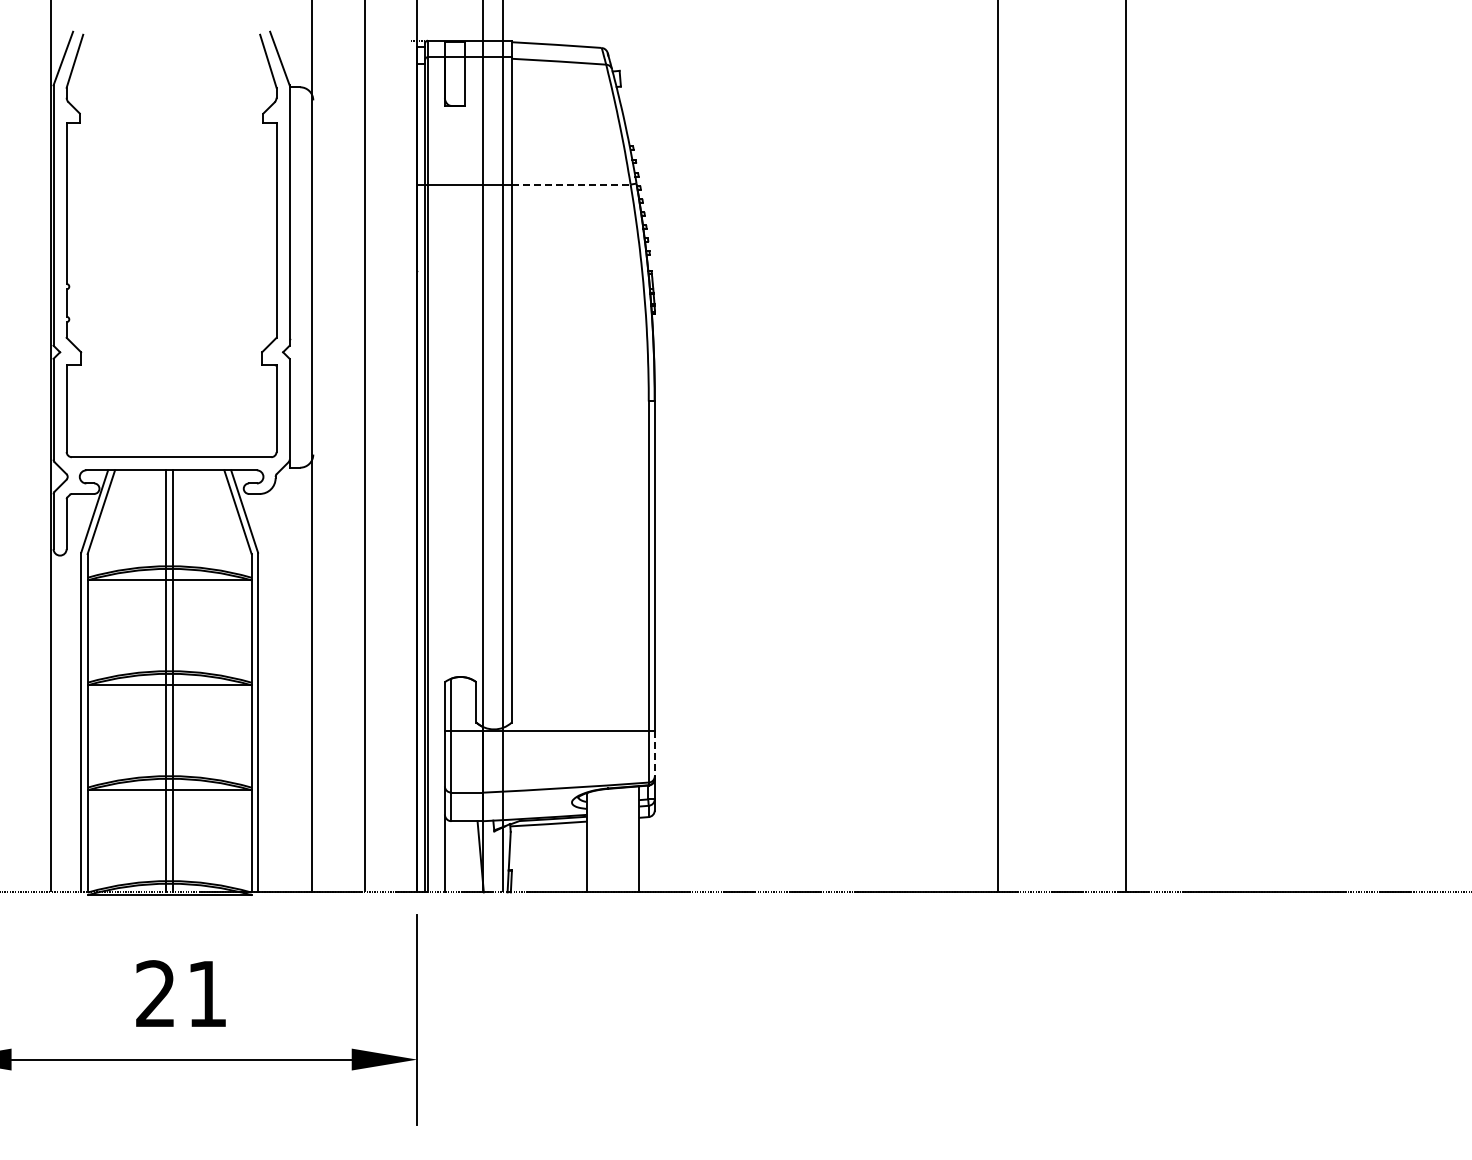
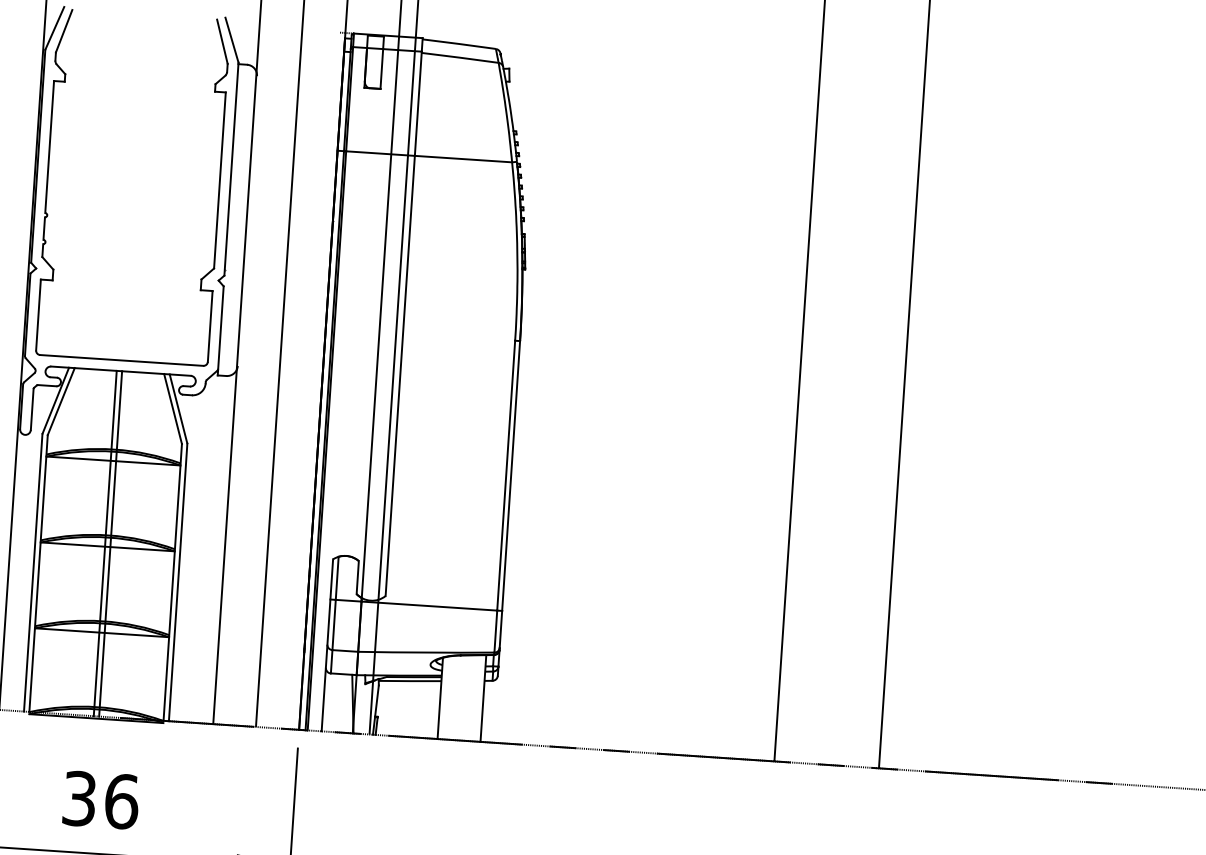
line: (571, 184) -> (463, 159), dashed -> solid
line: (654, 753) -> (500, 629), dashed -> solid
text: (182, 994) -> (101, 800), 21 -> 36

